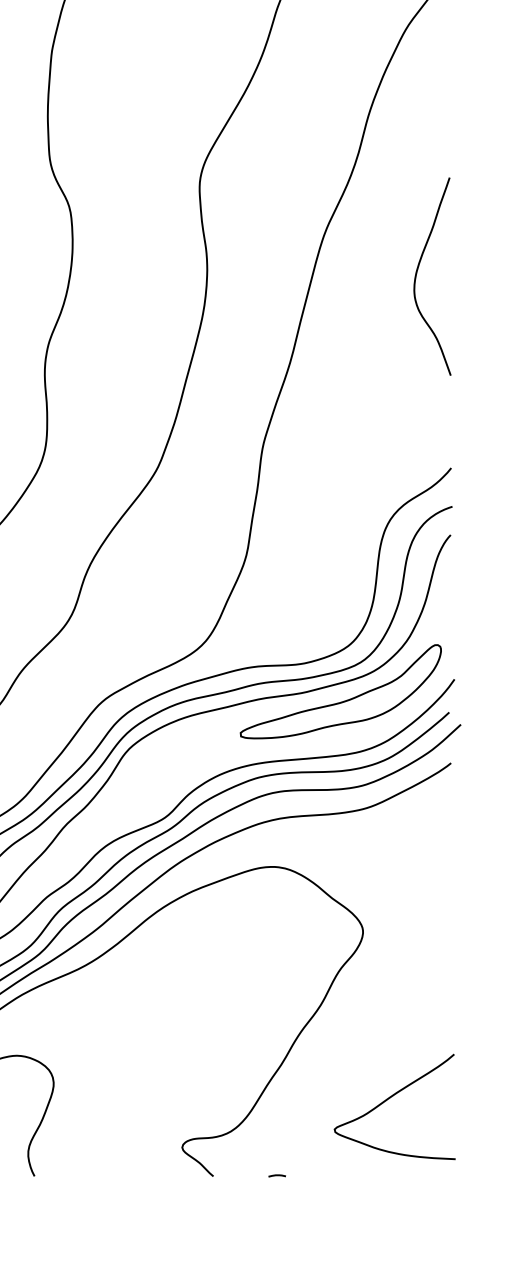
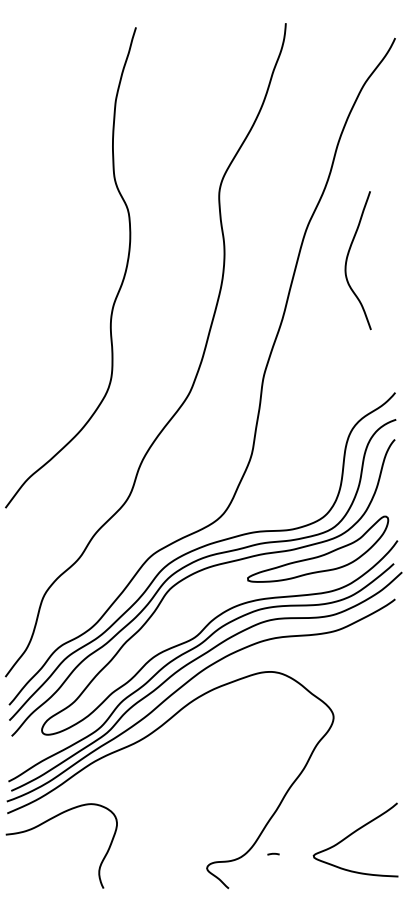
curve: (418, 270) -> (348, 256), moved
curve: (277, 1174) -> (273, 853), moved

